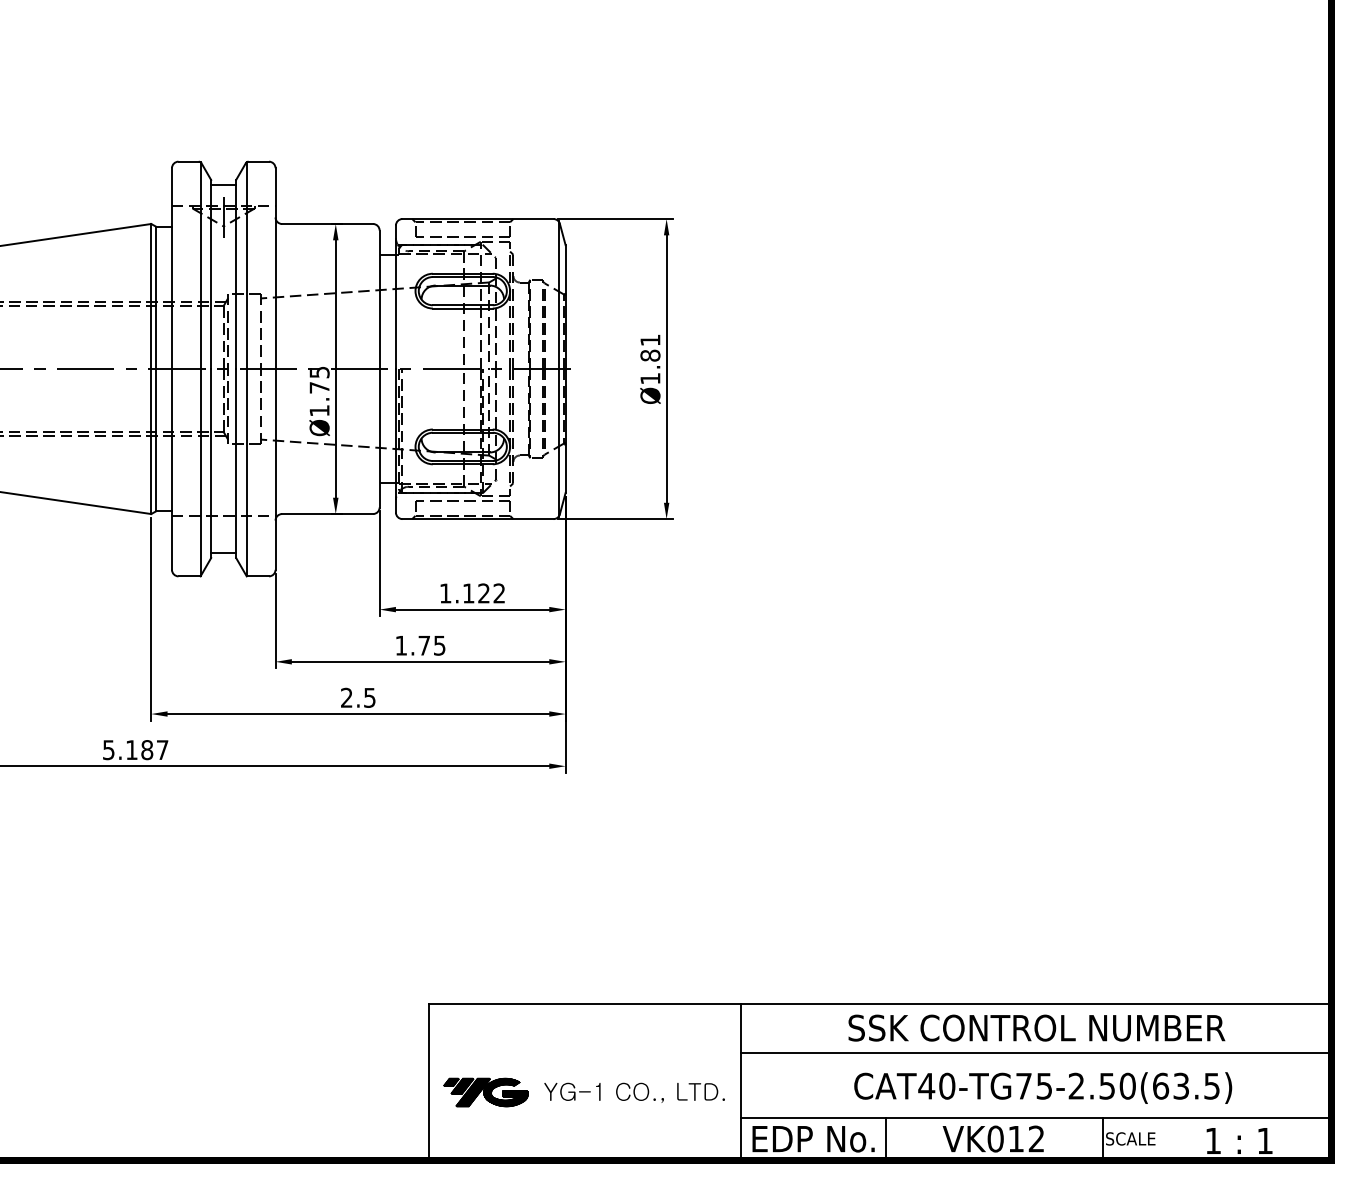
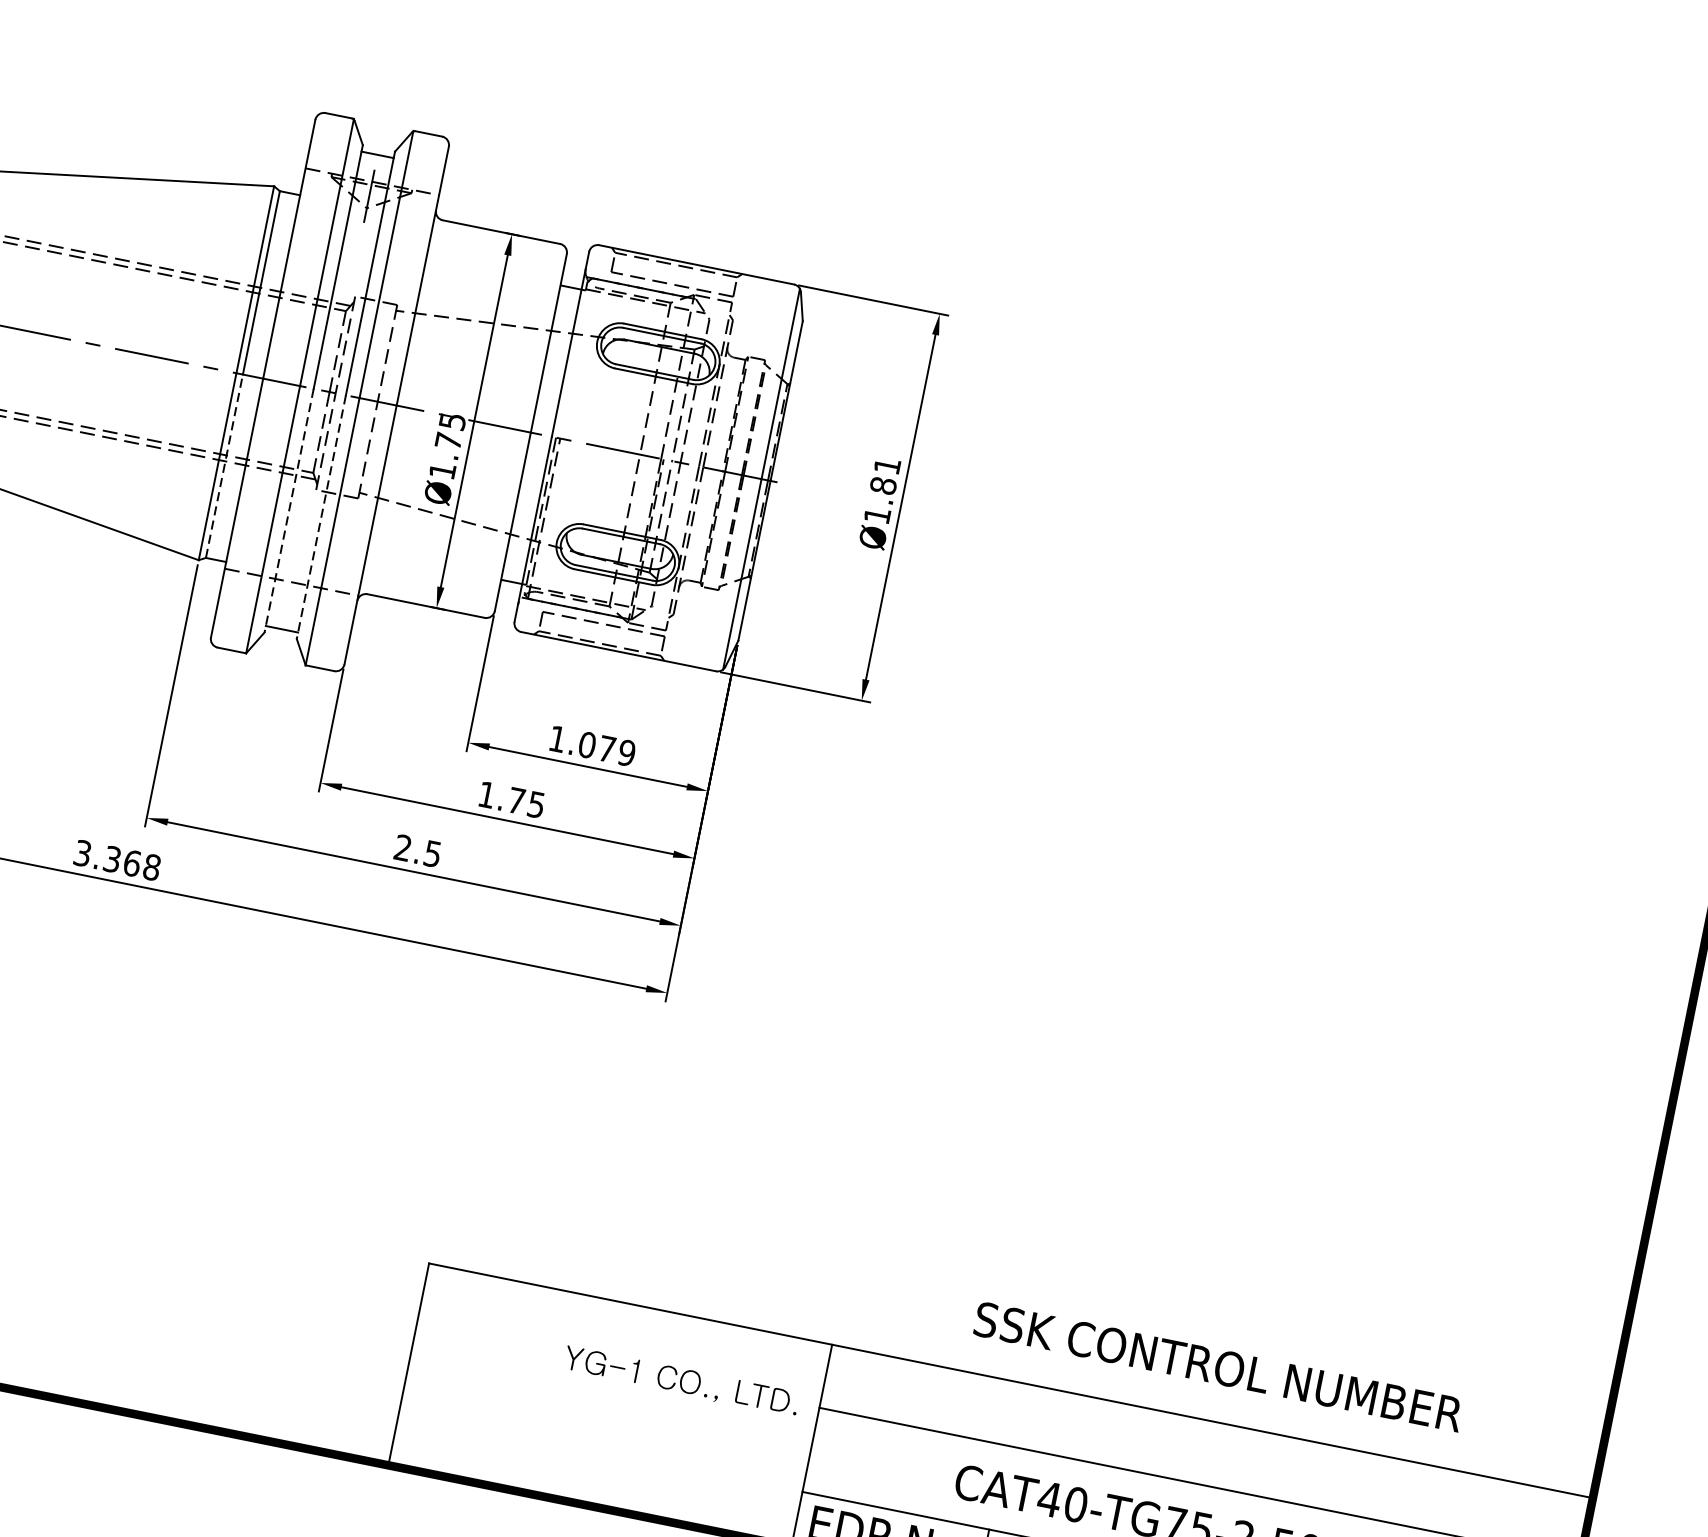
line: (156, 439) -> (224, 465), solid -> dashed
line: (211, 463) -> (289, 510), solid -> dashed
line: (236, 463) -> (321, 517), solid -> dashed
text: (483, 593) -> (606, 748), 1.122 -> 1.079
text: (135, 750) -> (117, 860), 5.187 -> 3.368
text: (1036, 1027) -> (1218, 1366), moved
part: (485, 1092) -> (479, 1392), removed
text: (634, 1092) -> (681, 1381), moved

